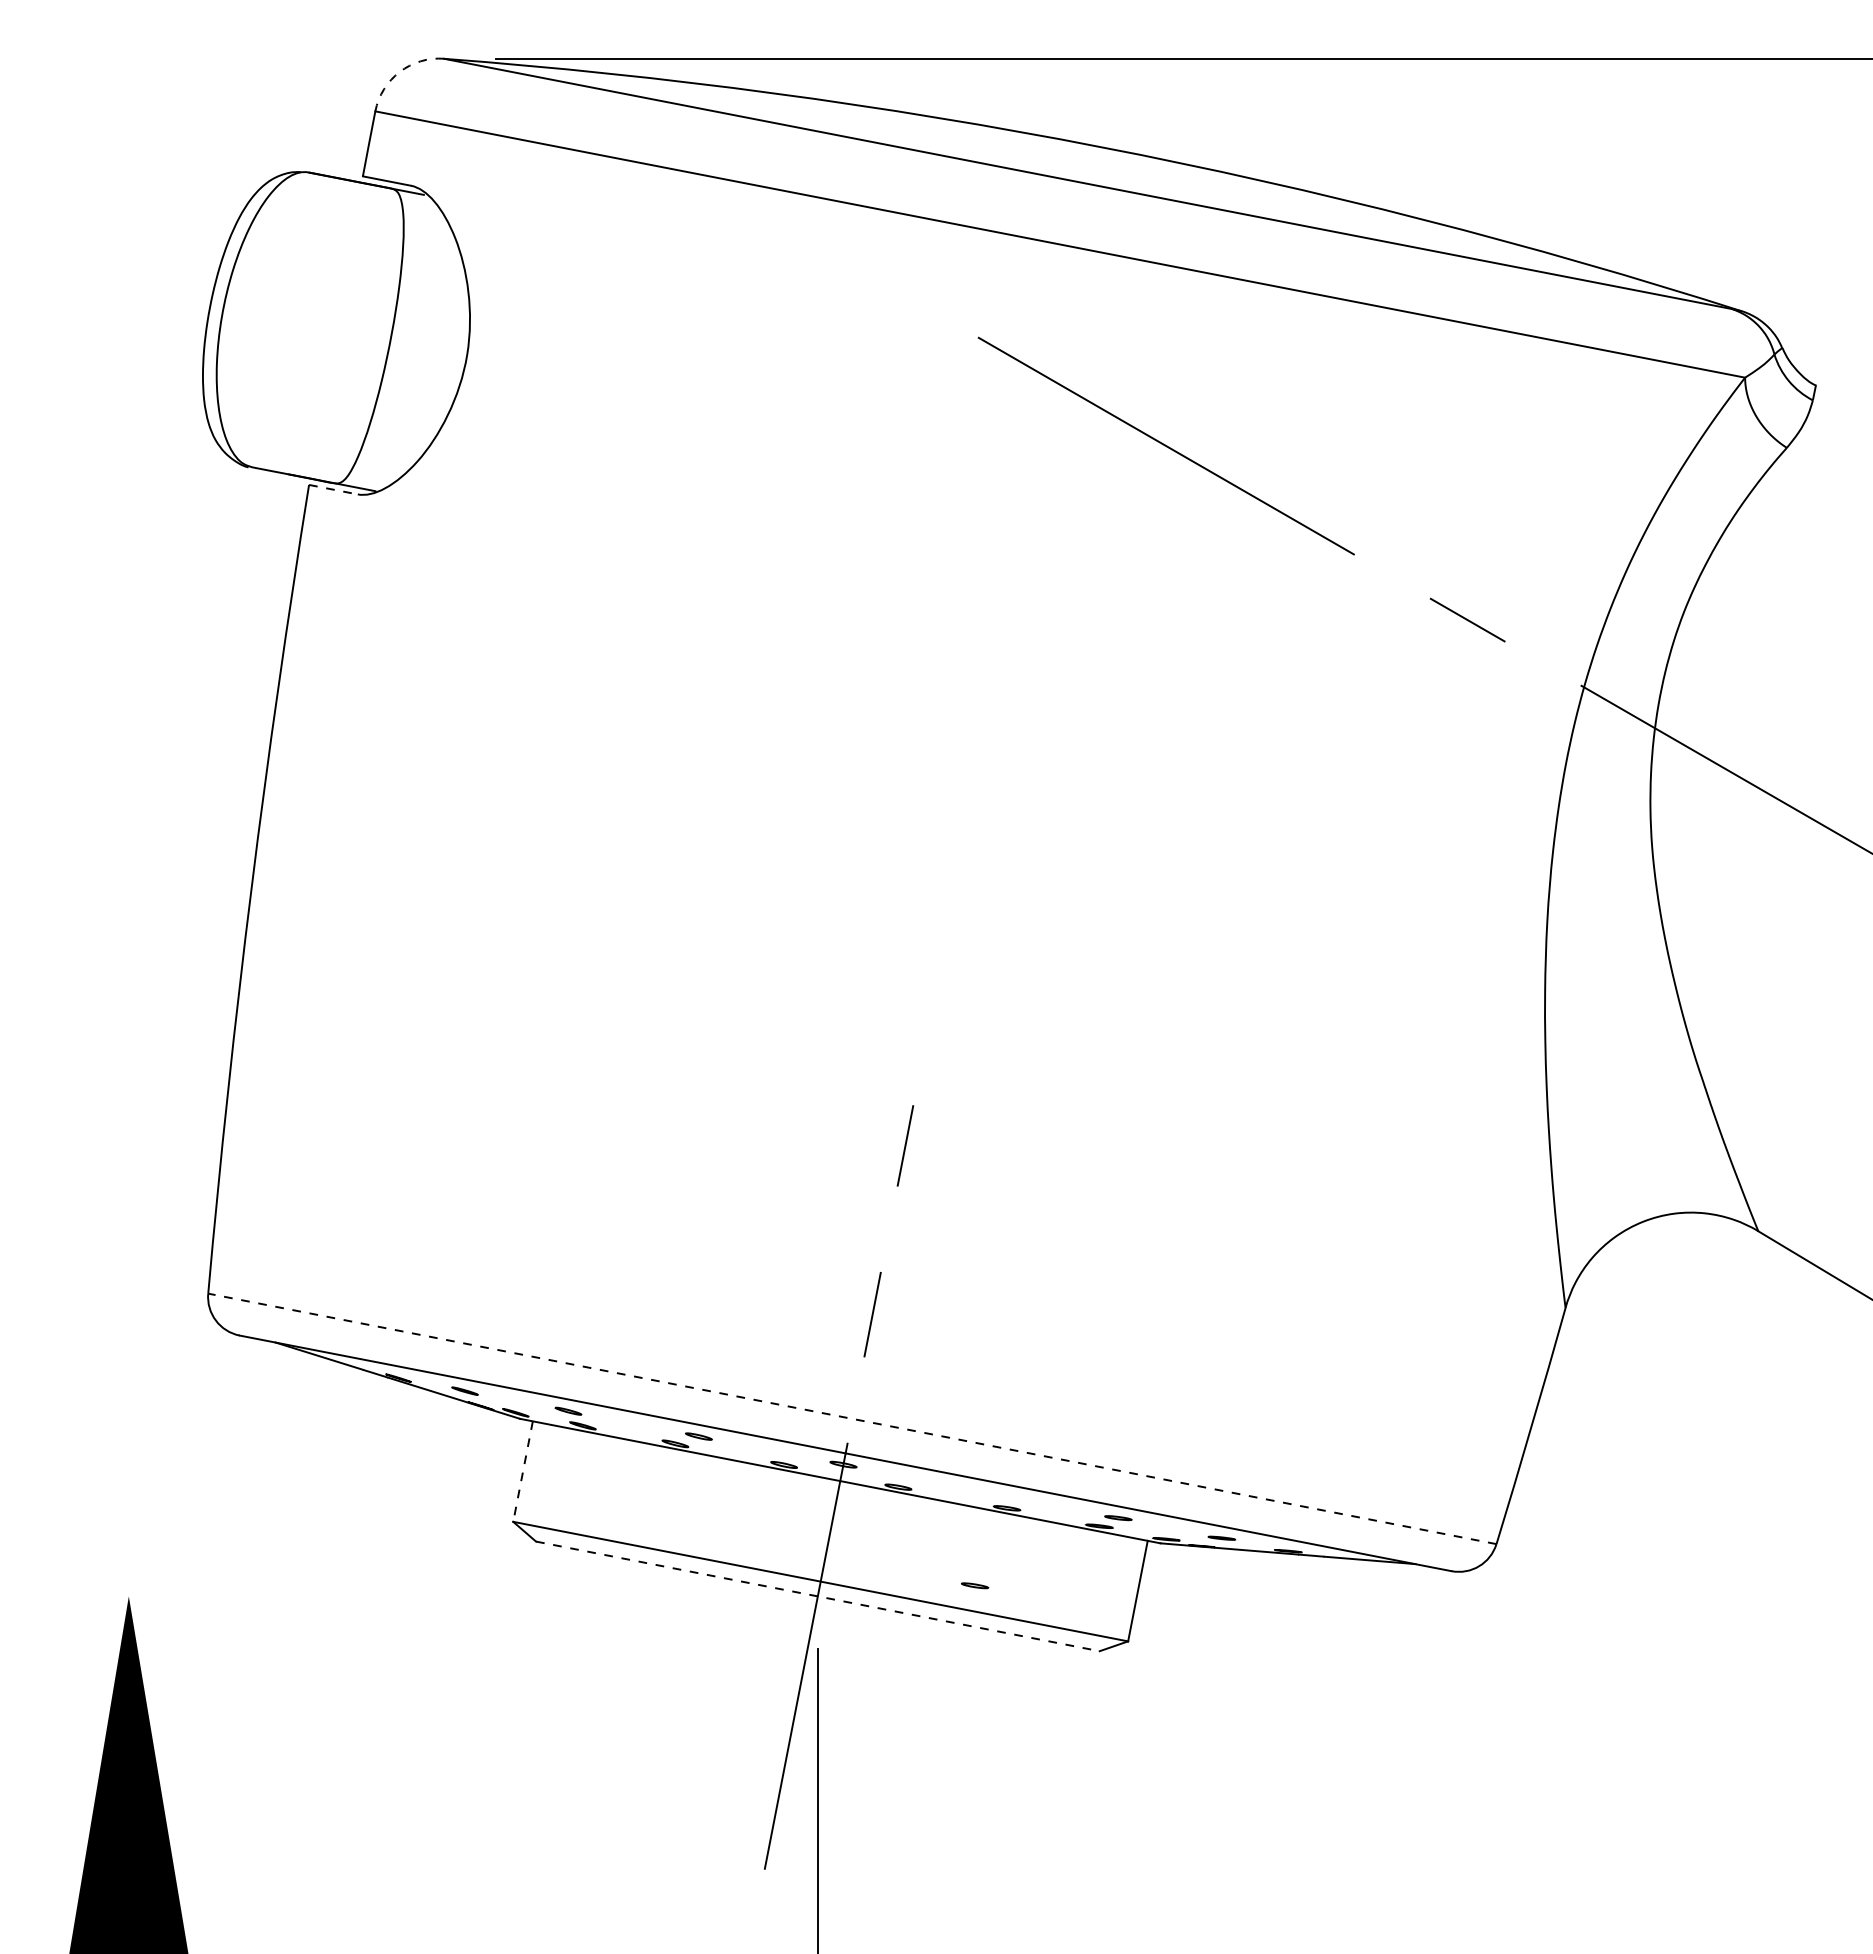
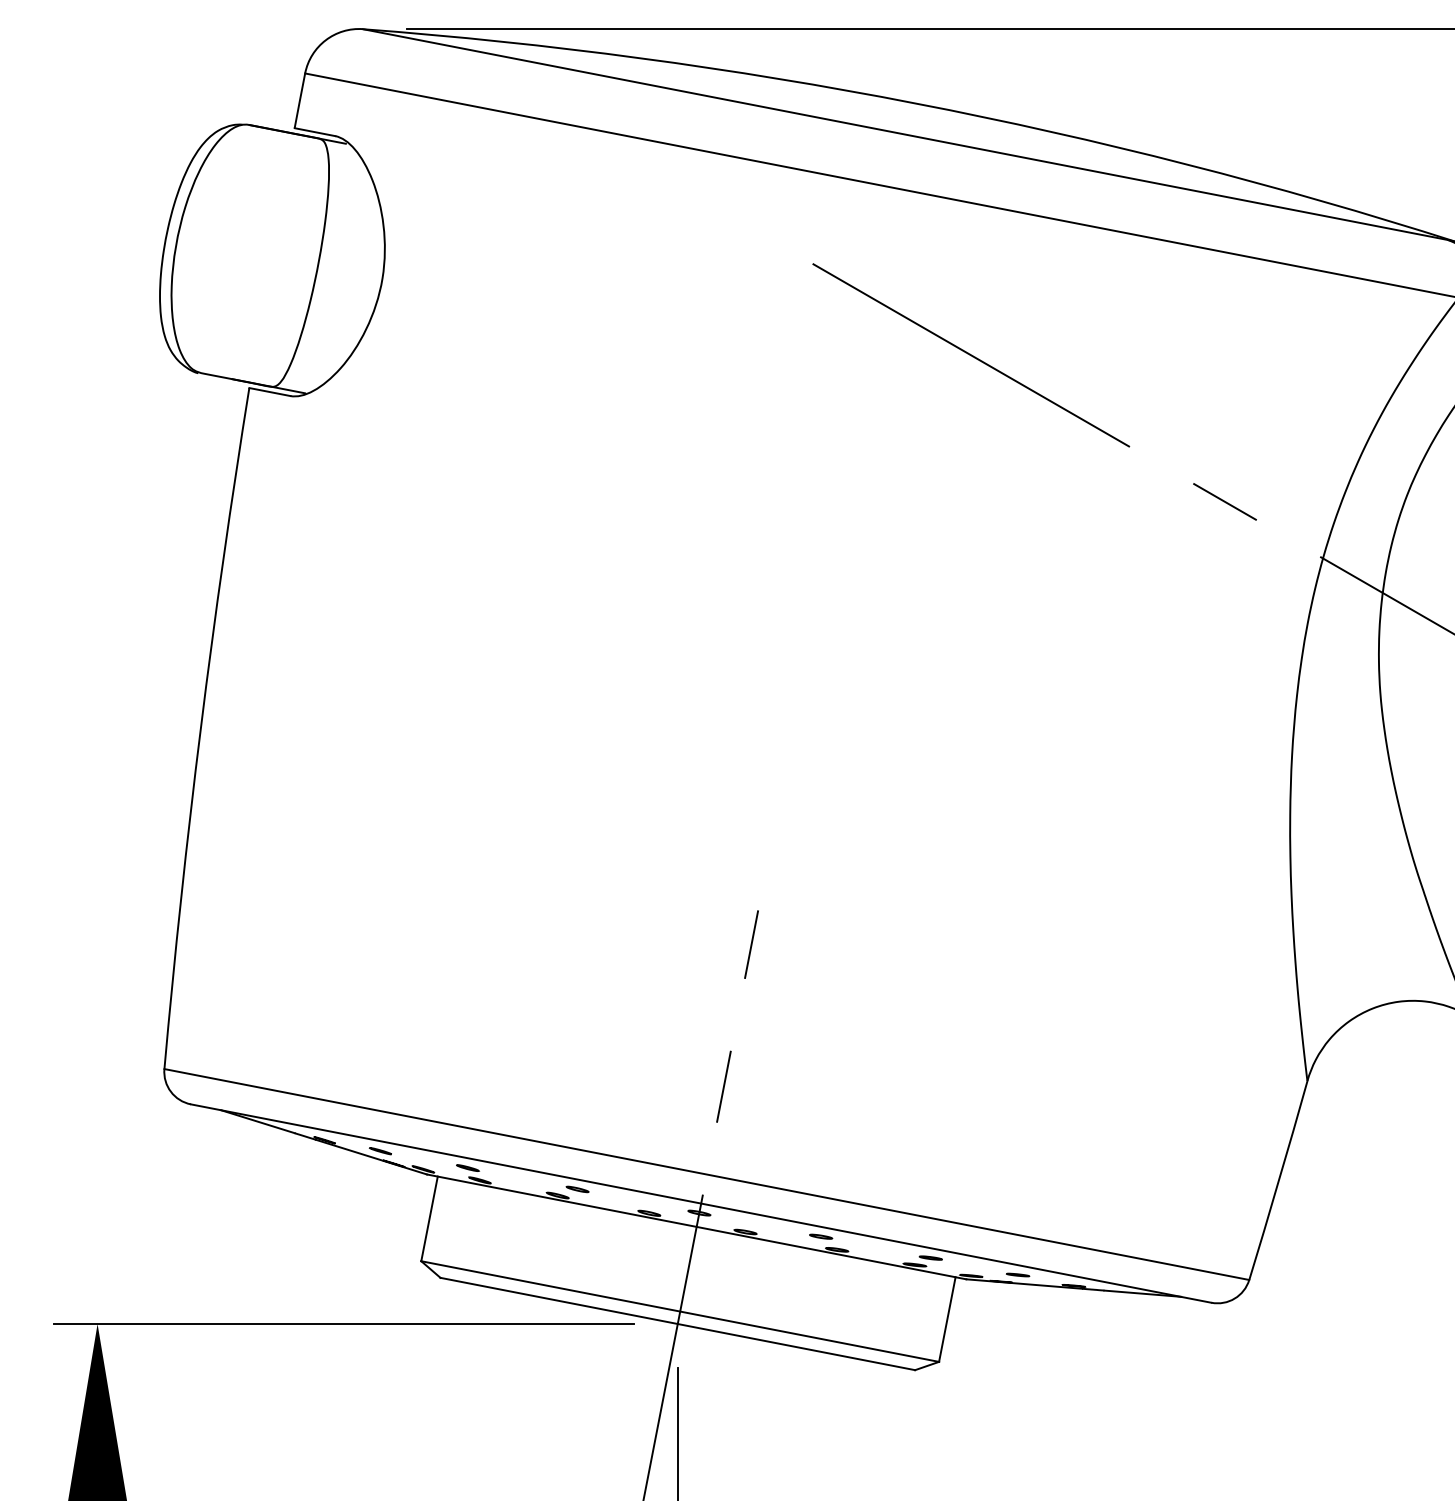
arc: (399, 71) -> (325, 39), dashed -> solid
line: (333, 489) -> (269, 391), dashed -> solid
line: (851, 1418) -> (706, 1174), dashed -> solid
line: (522, 1472) -> (429, 1219), dashed -> solid
part: (975, 1585) -> (821, 1236), moved
line: (420, 1596) -> (343, 1324), added
line: (818, 1596) -> (678, 1324), dashed -> solid

